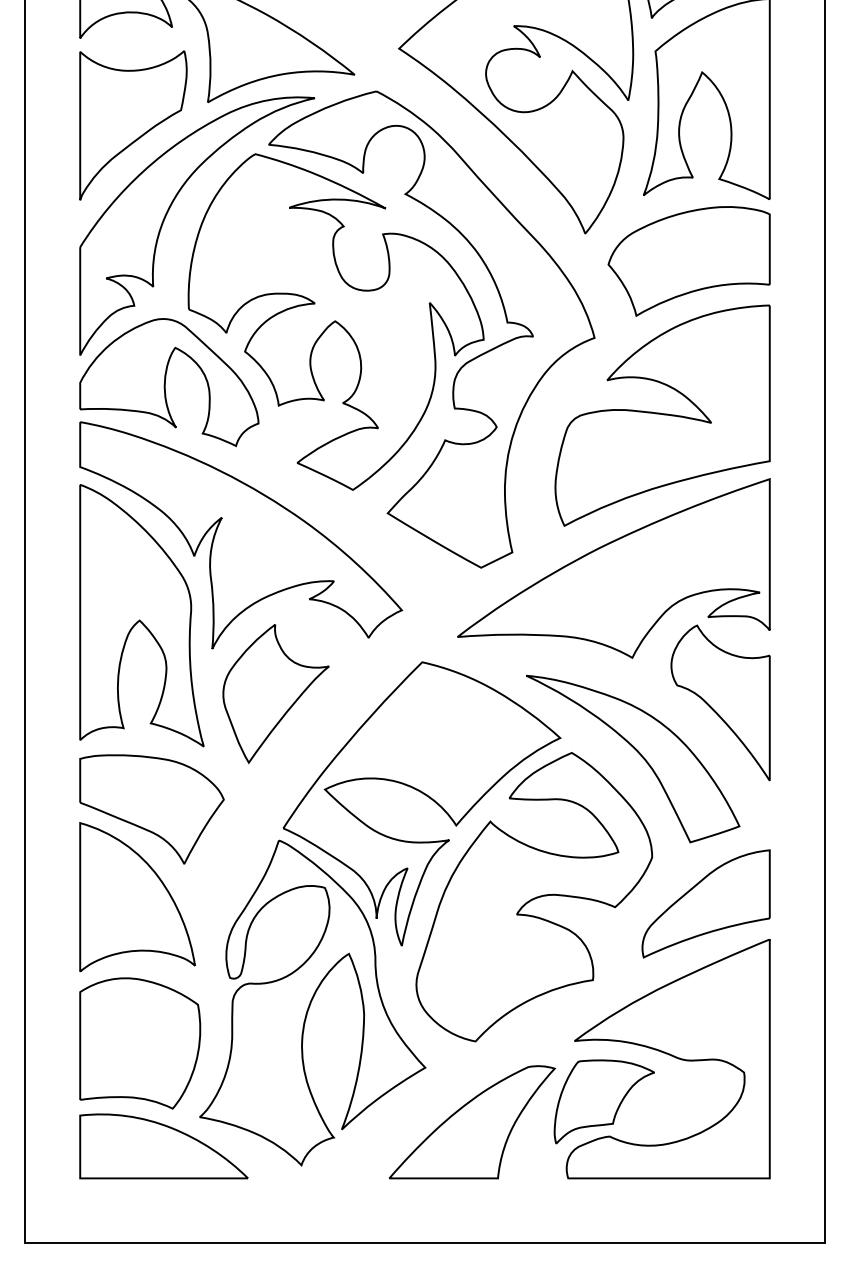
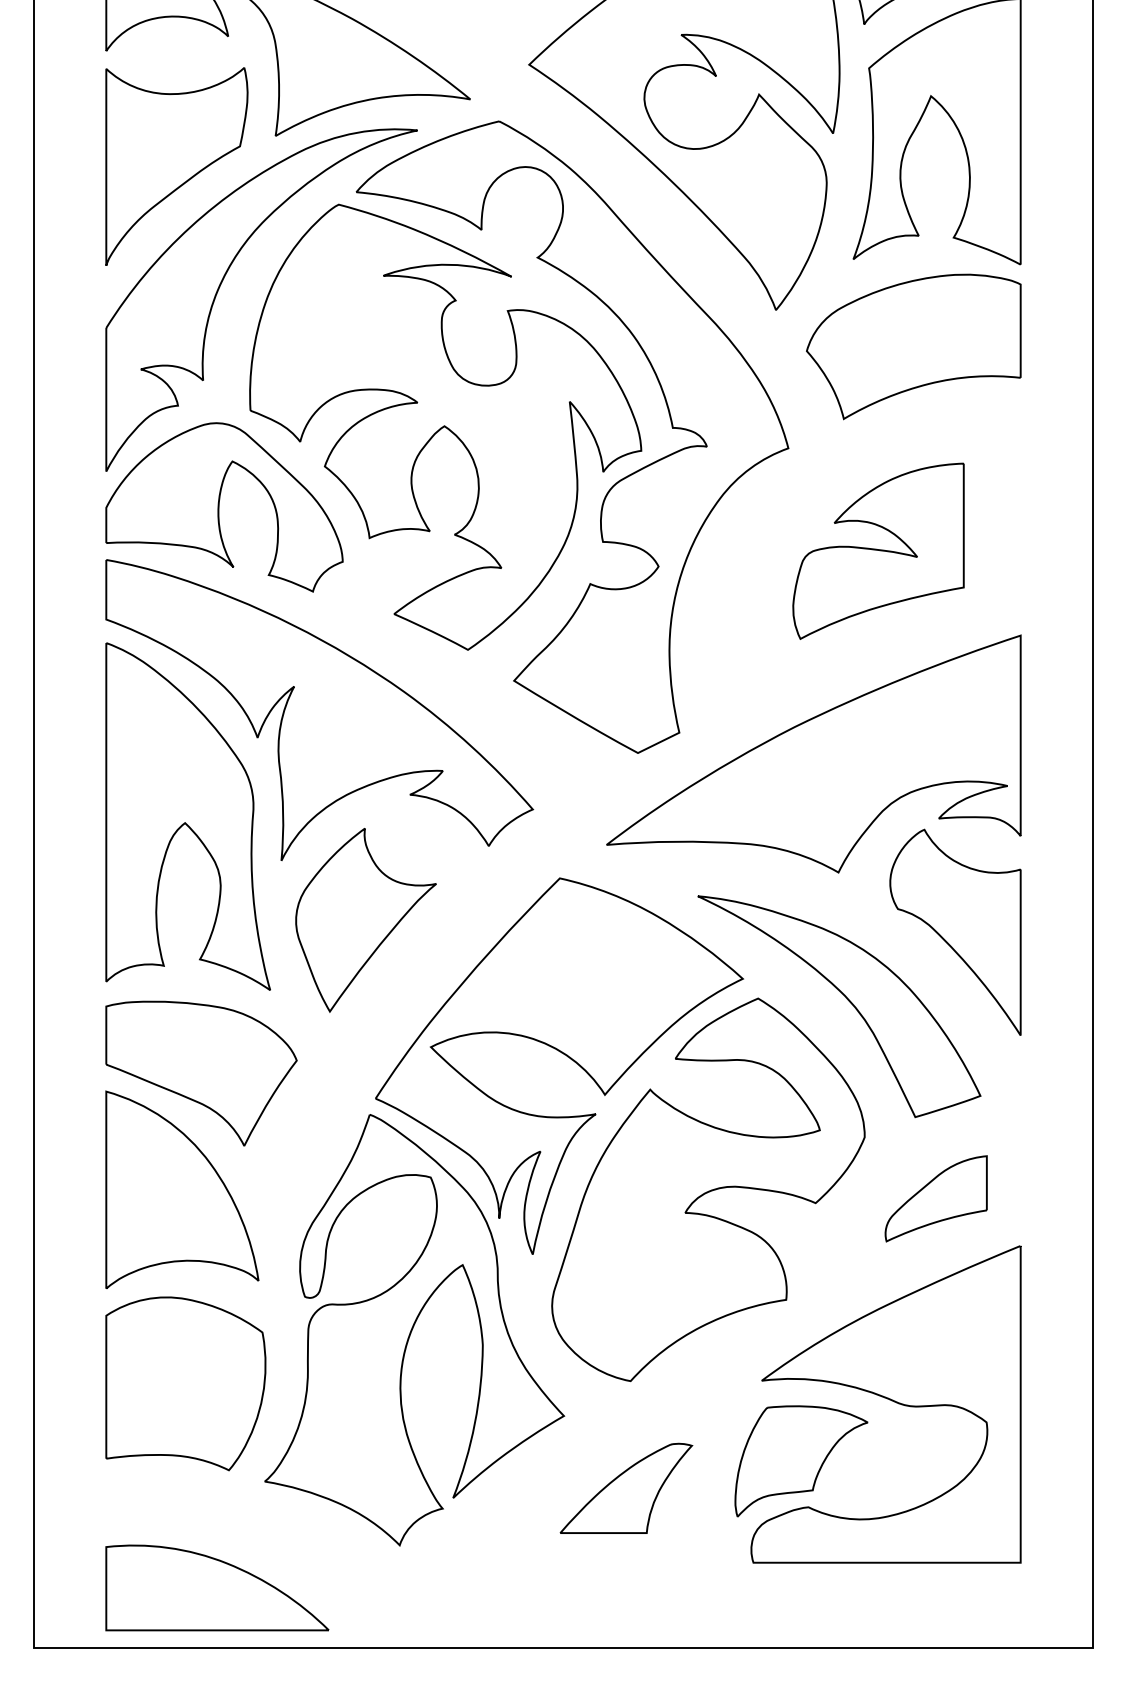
part: (662, 415) -> (878, 551), size x0.6
part: (705, 903) -> (935, 1198), size x0.6
part: (472, 1122) -> (626, 1488), size x0.6
part: (163, 1146) -> (216, 1588), moved

